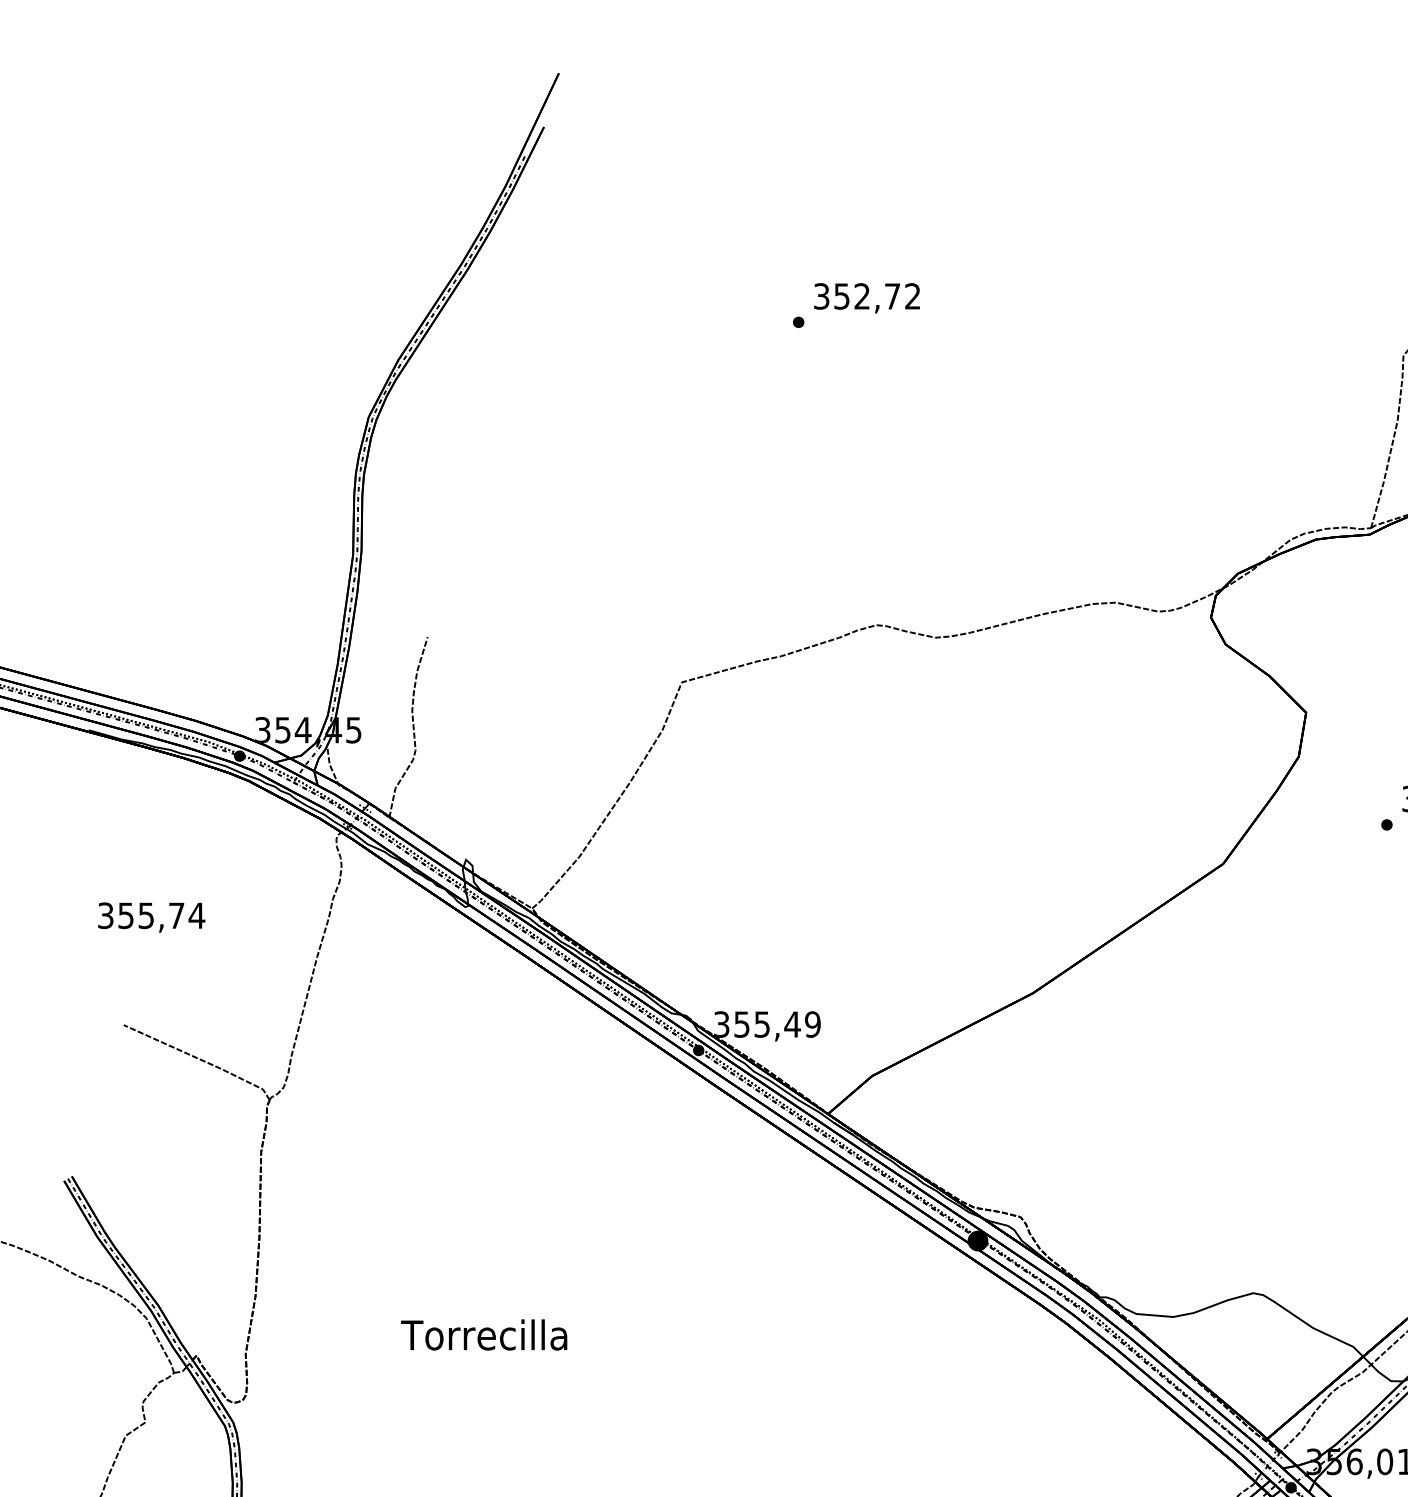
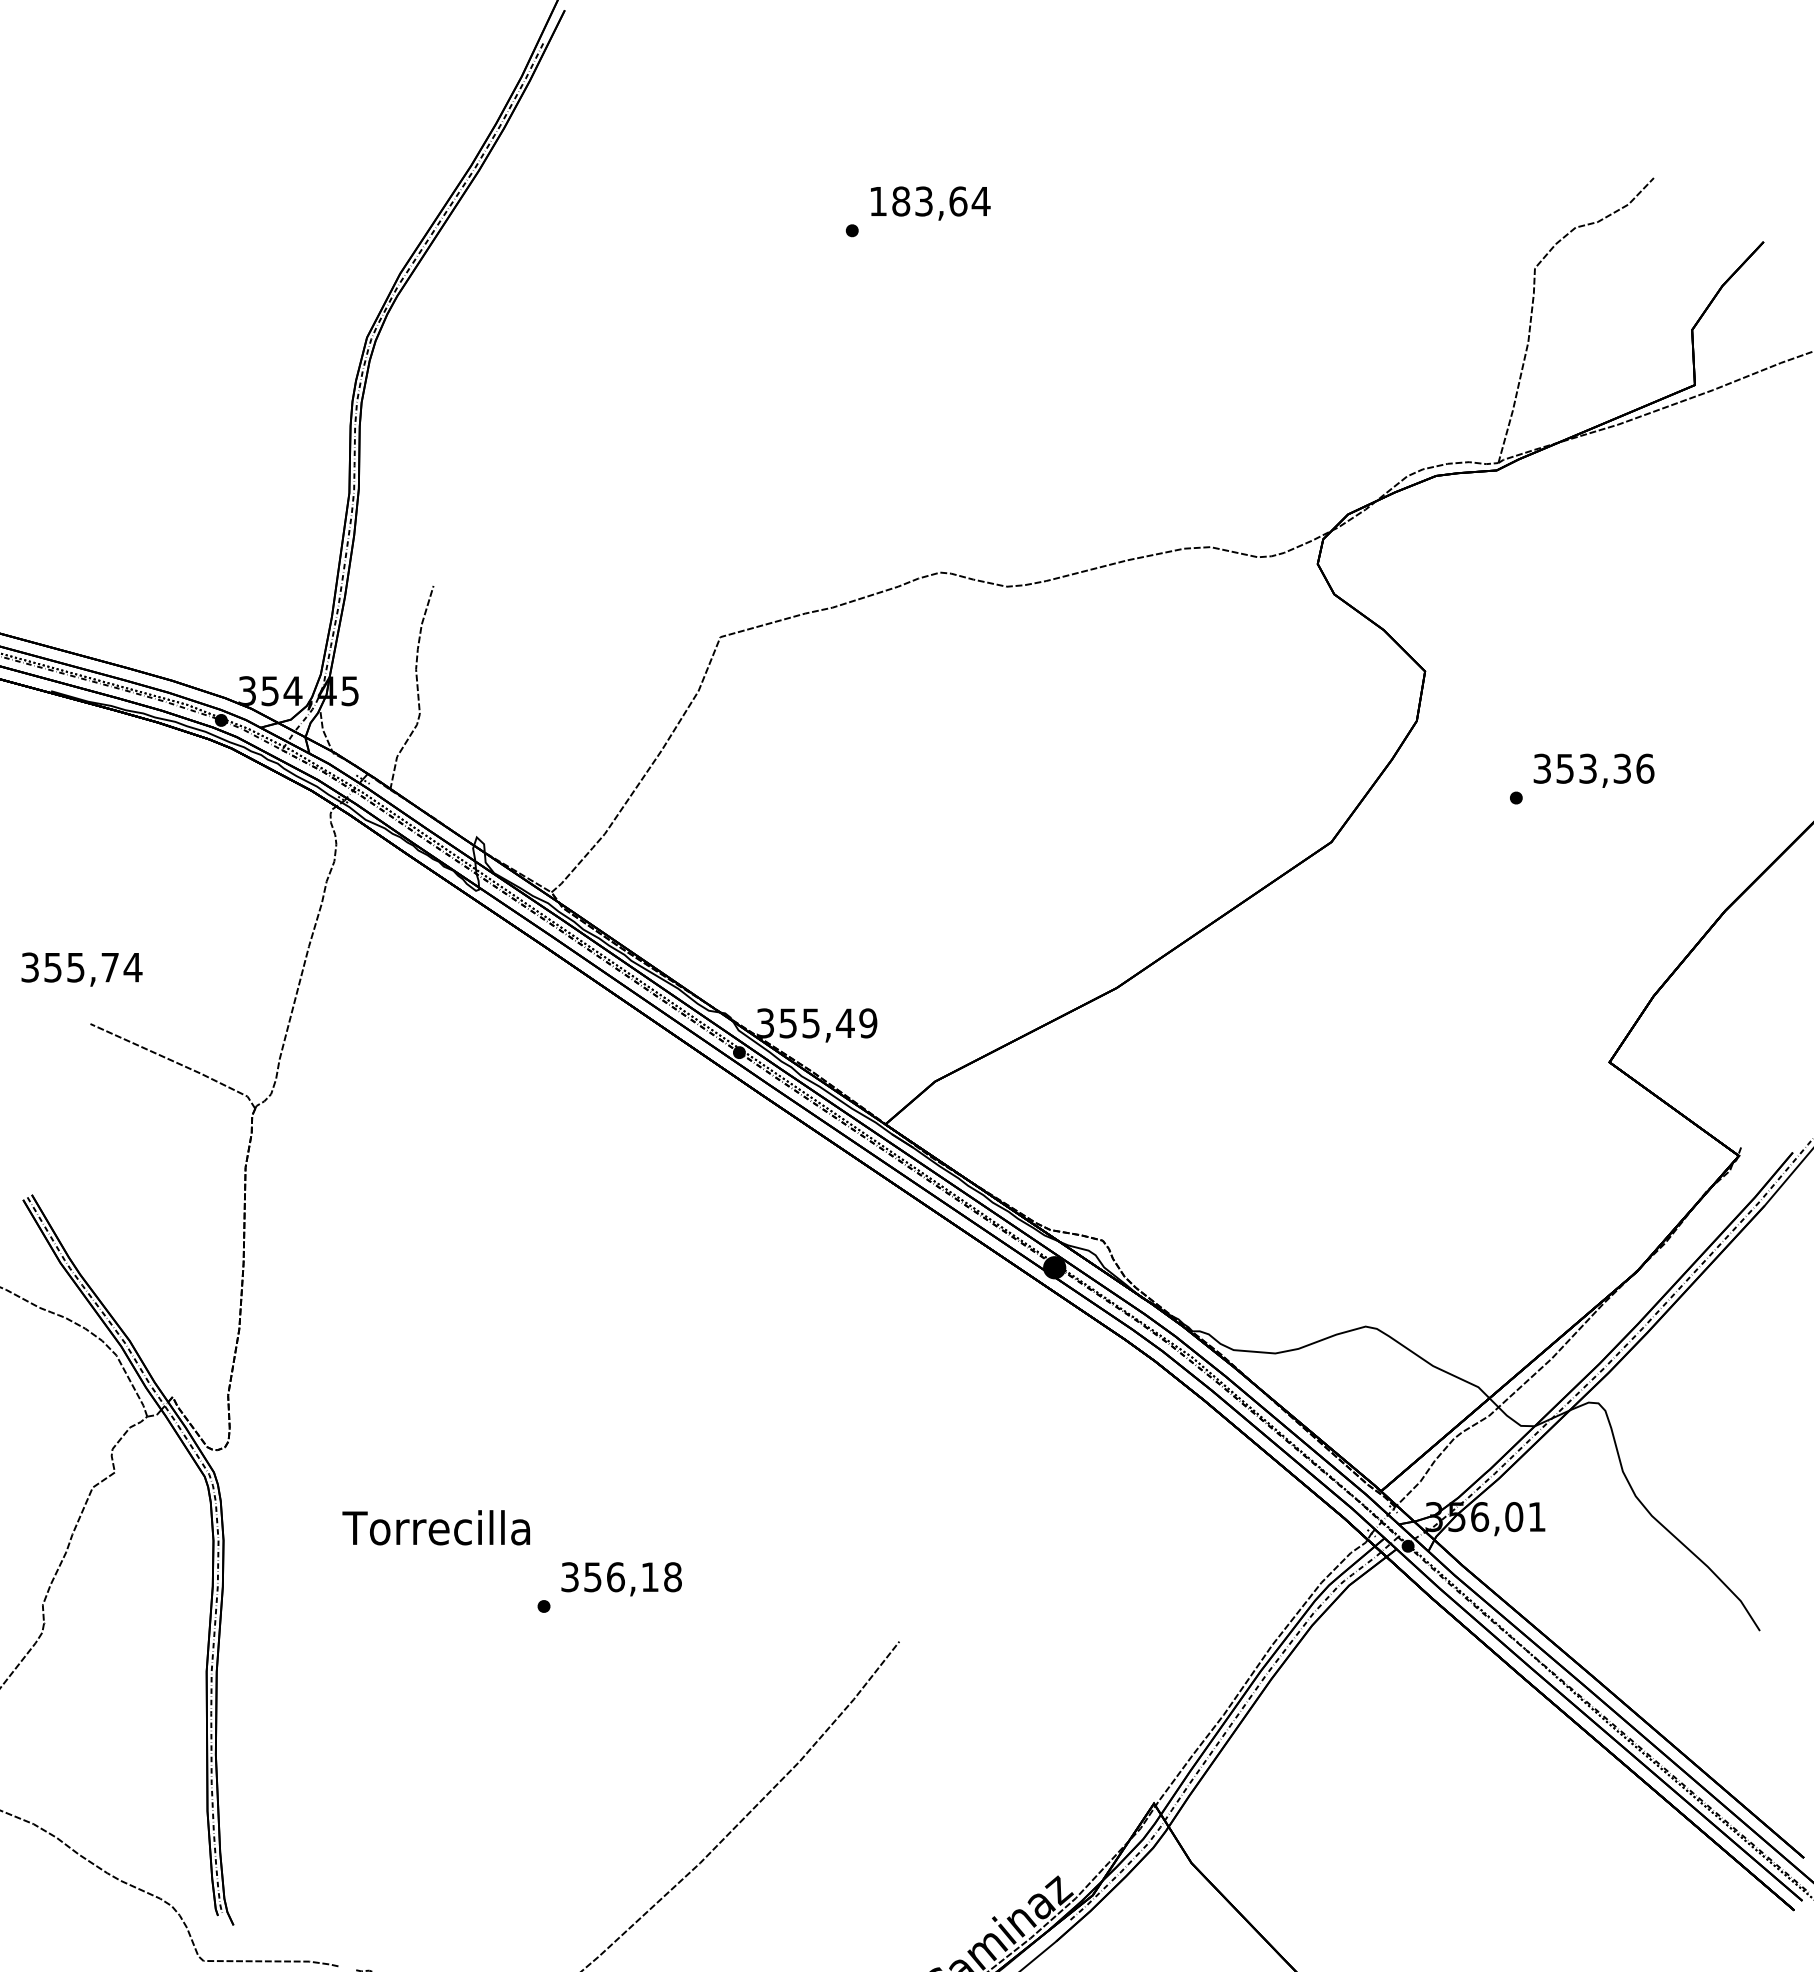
text: (867, 296) -> (929, 201), 352,72 -> 183,64
text: (151, 917) -> (81, 969), moved
text: (483, 1334) -> (435, 1527), moved

